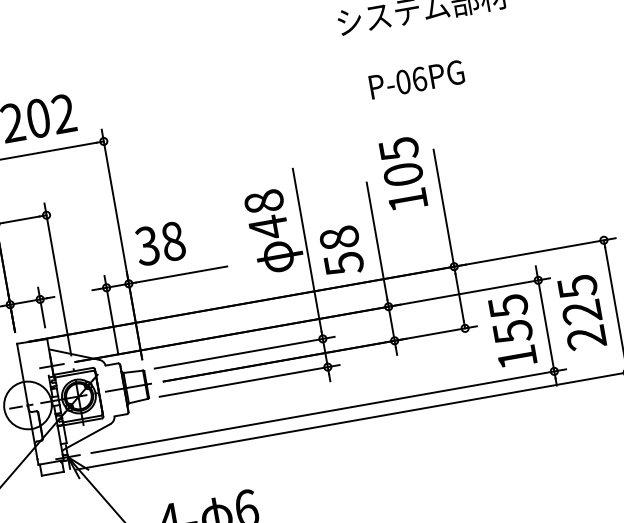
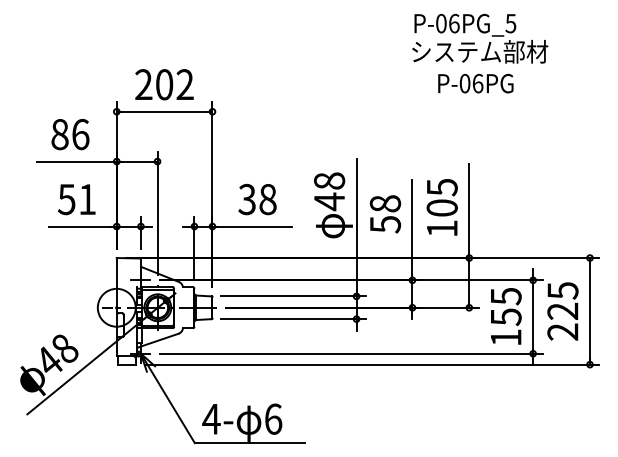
text: (416, 79) -> (475, 83), moved
text: (402, 174) -> (441, 207), moved
text: (160, 243) -> (257, 199), moved
text: (341, 251) -> (385, 214), moved

